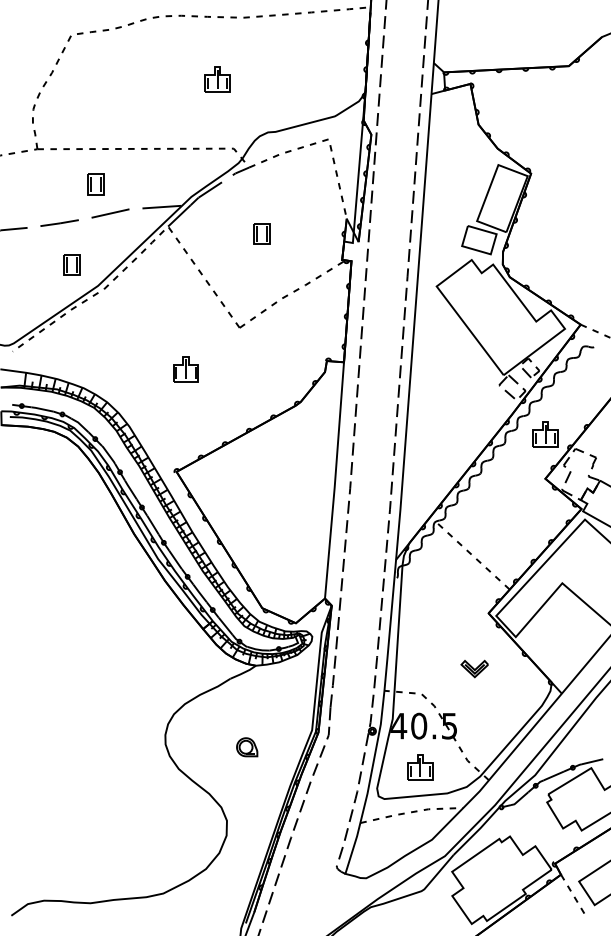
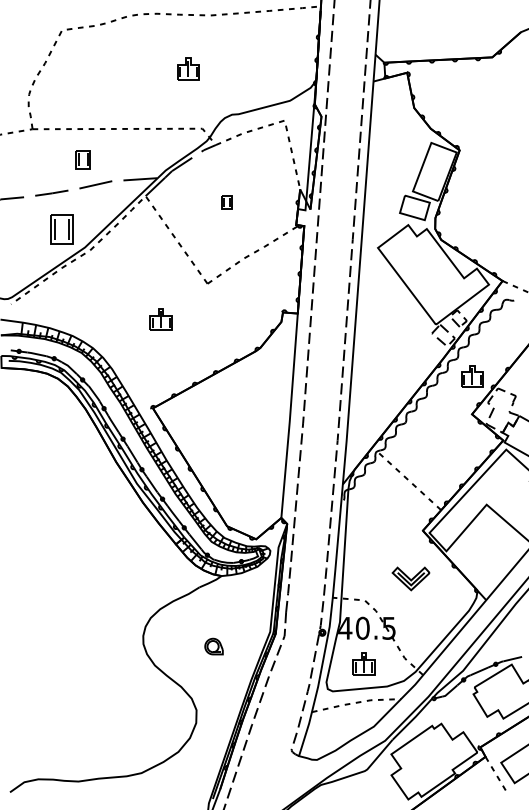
part: (261, 233) -> (226, 202), size x0.7
part: (71, 264) -> (62, 228), size x1.6
part: (474, 668) -> (410, 578), size x1.6

